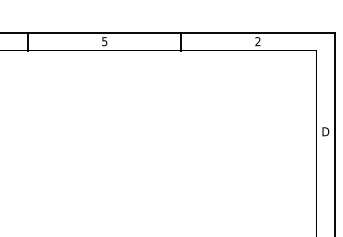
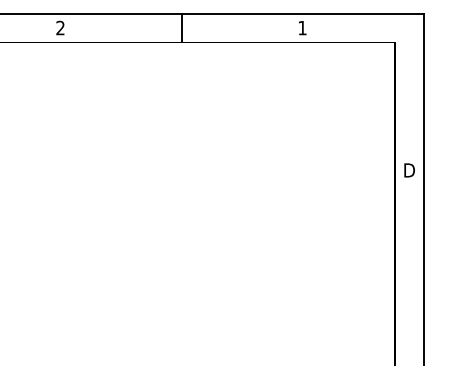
text: (104, 41) -> (60, 27), 5 -> 2
text: (257, 41) -> (301, 27), 2 -> 1

